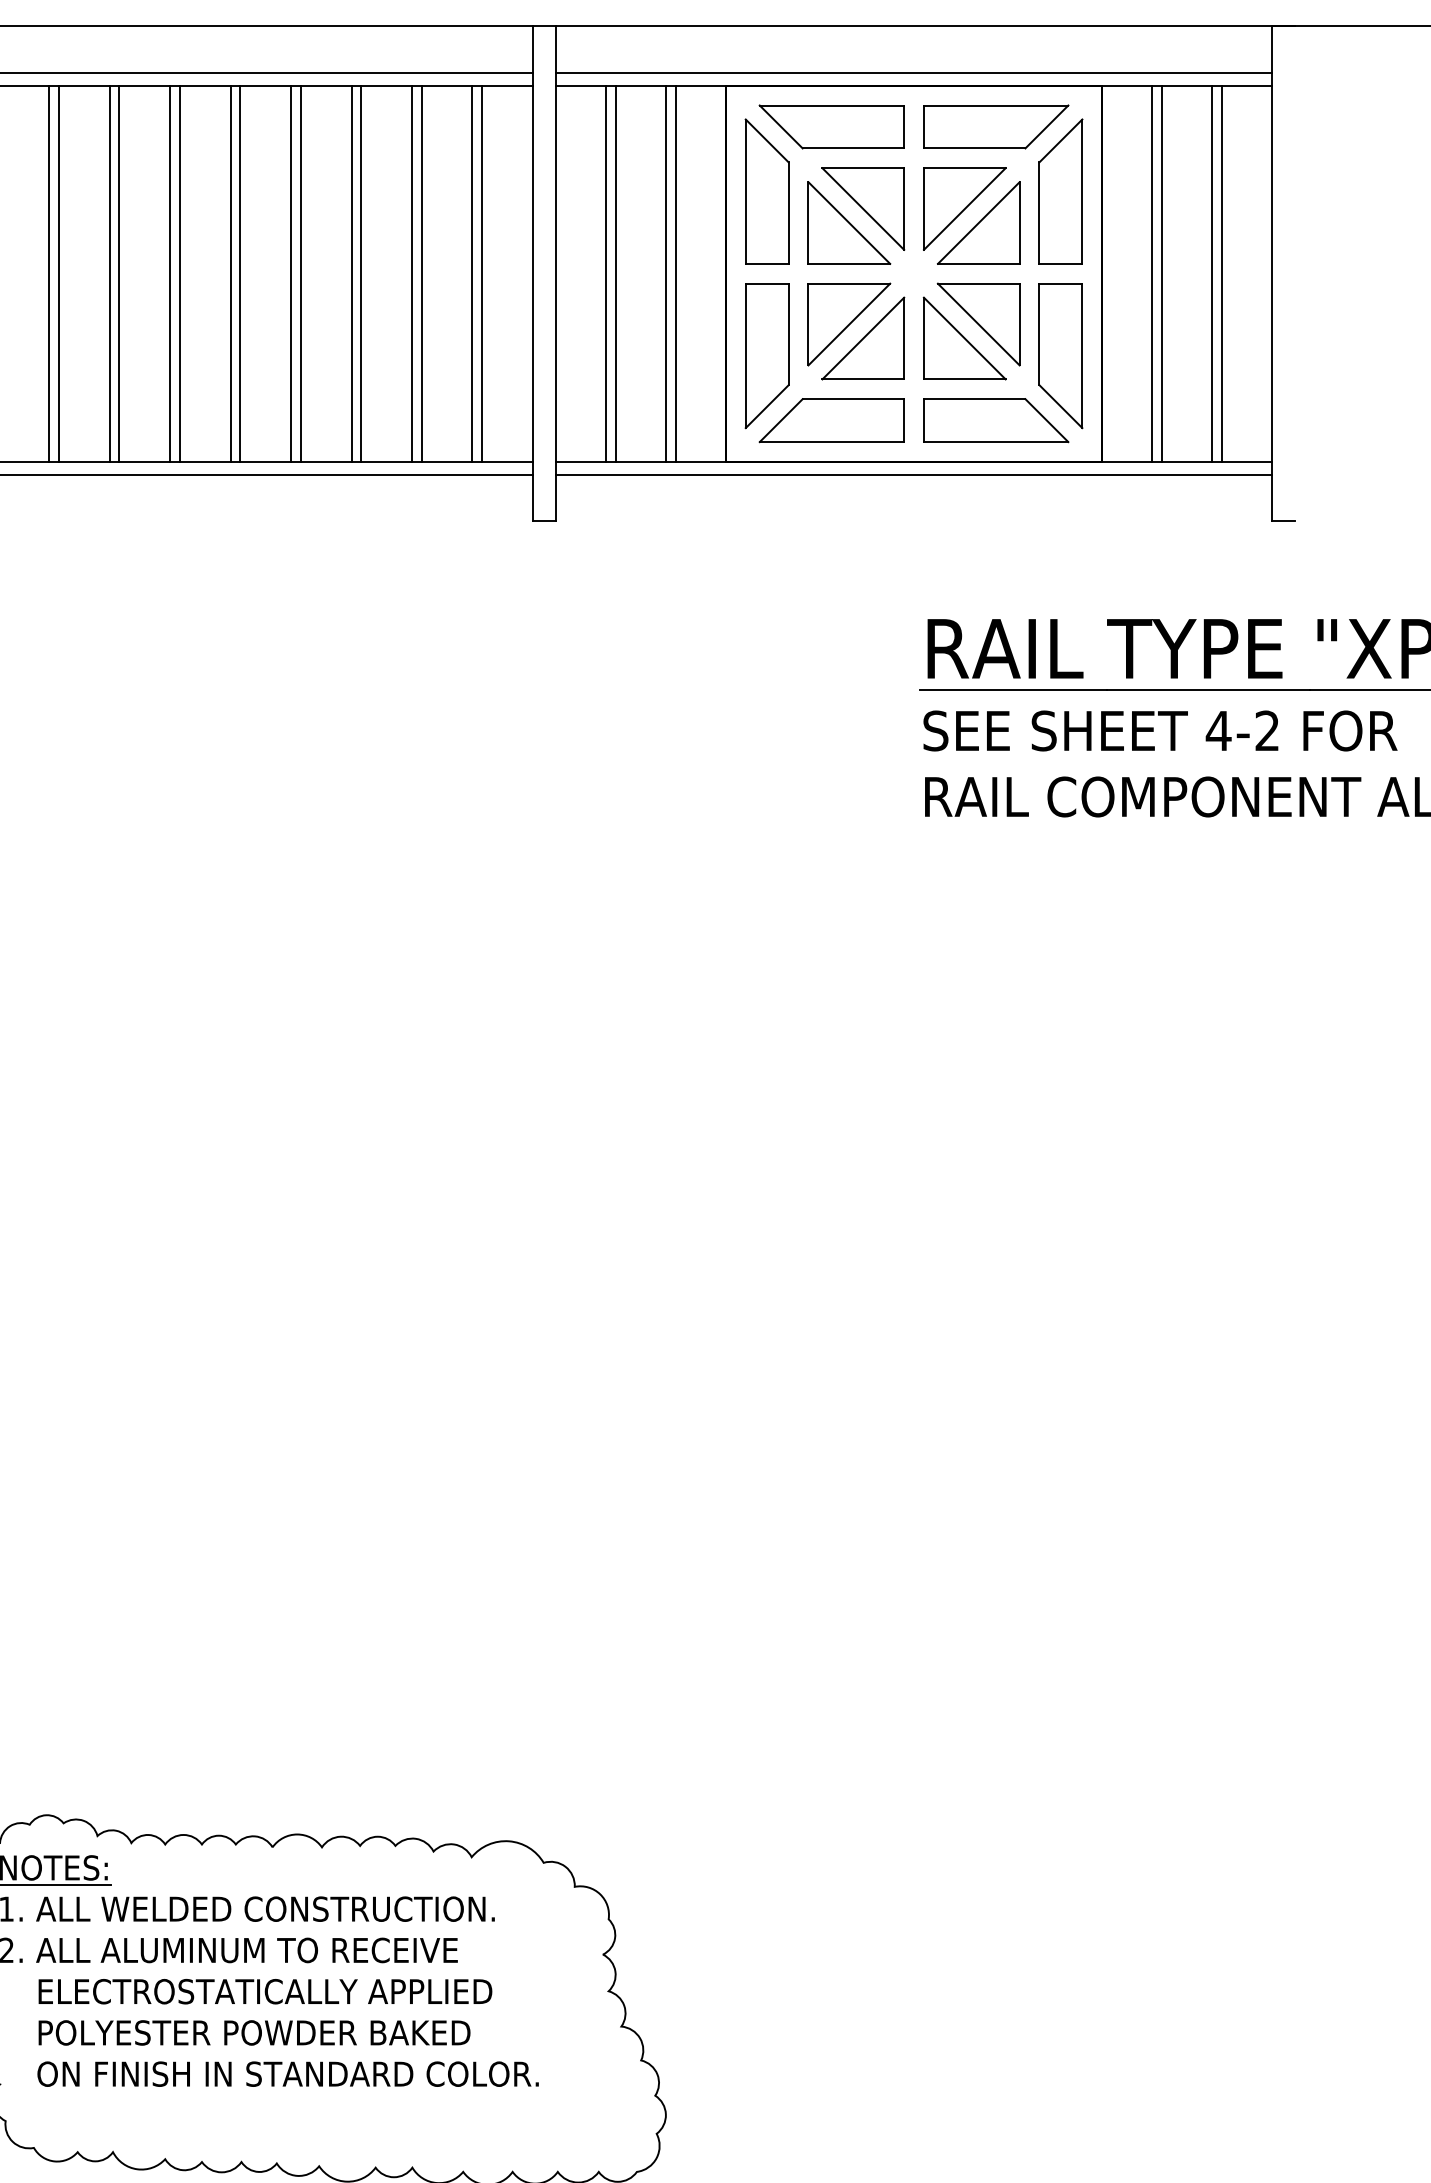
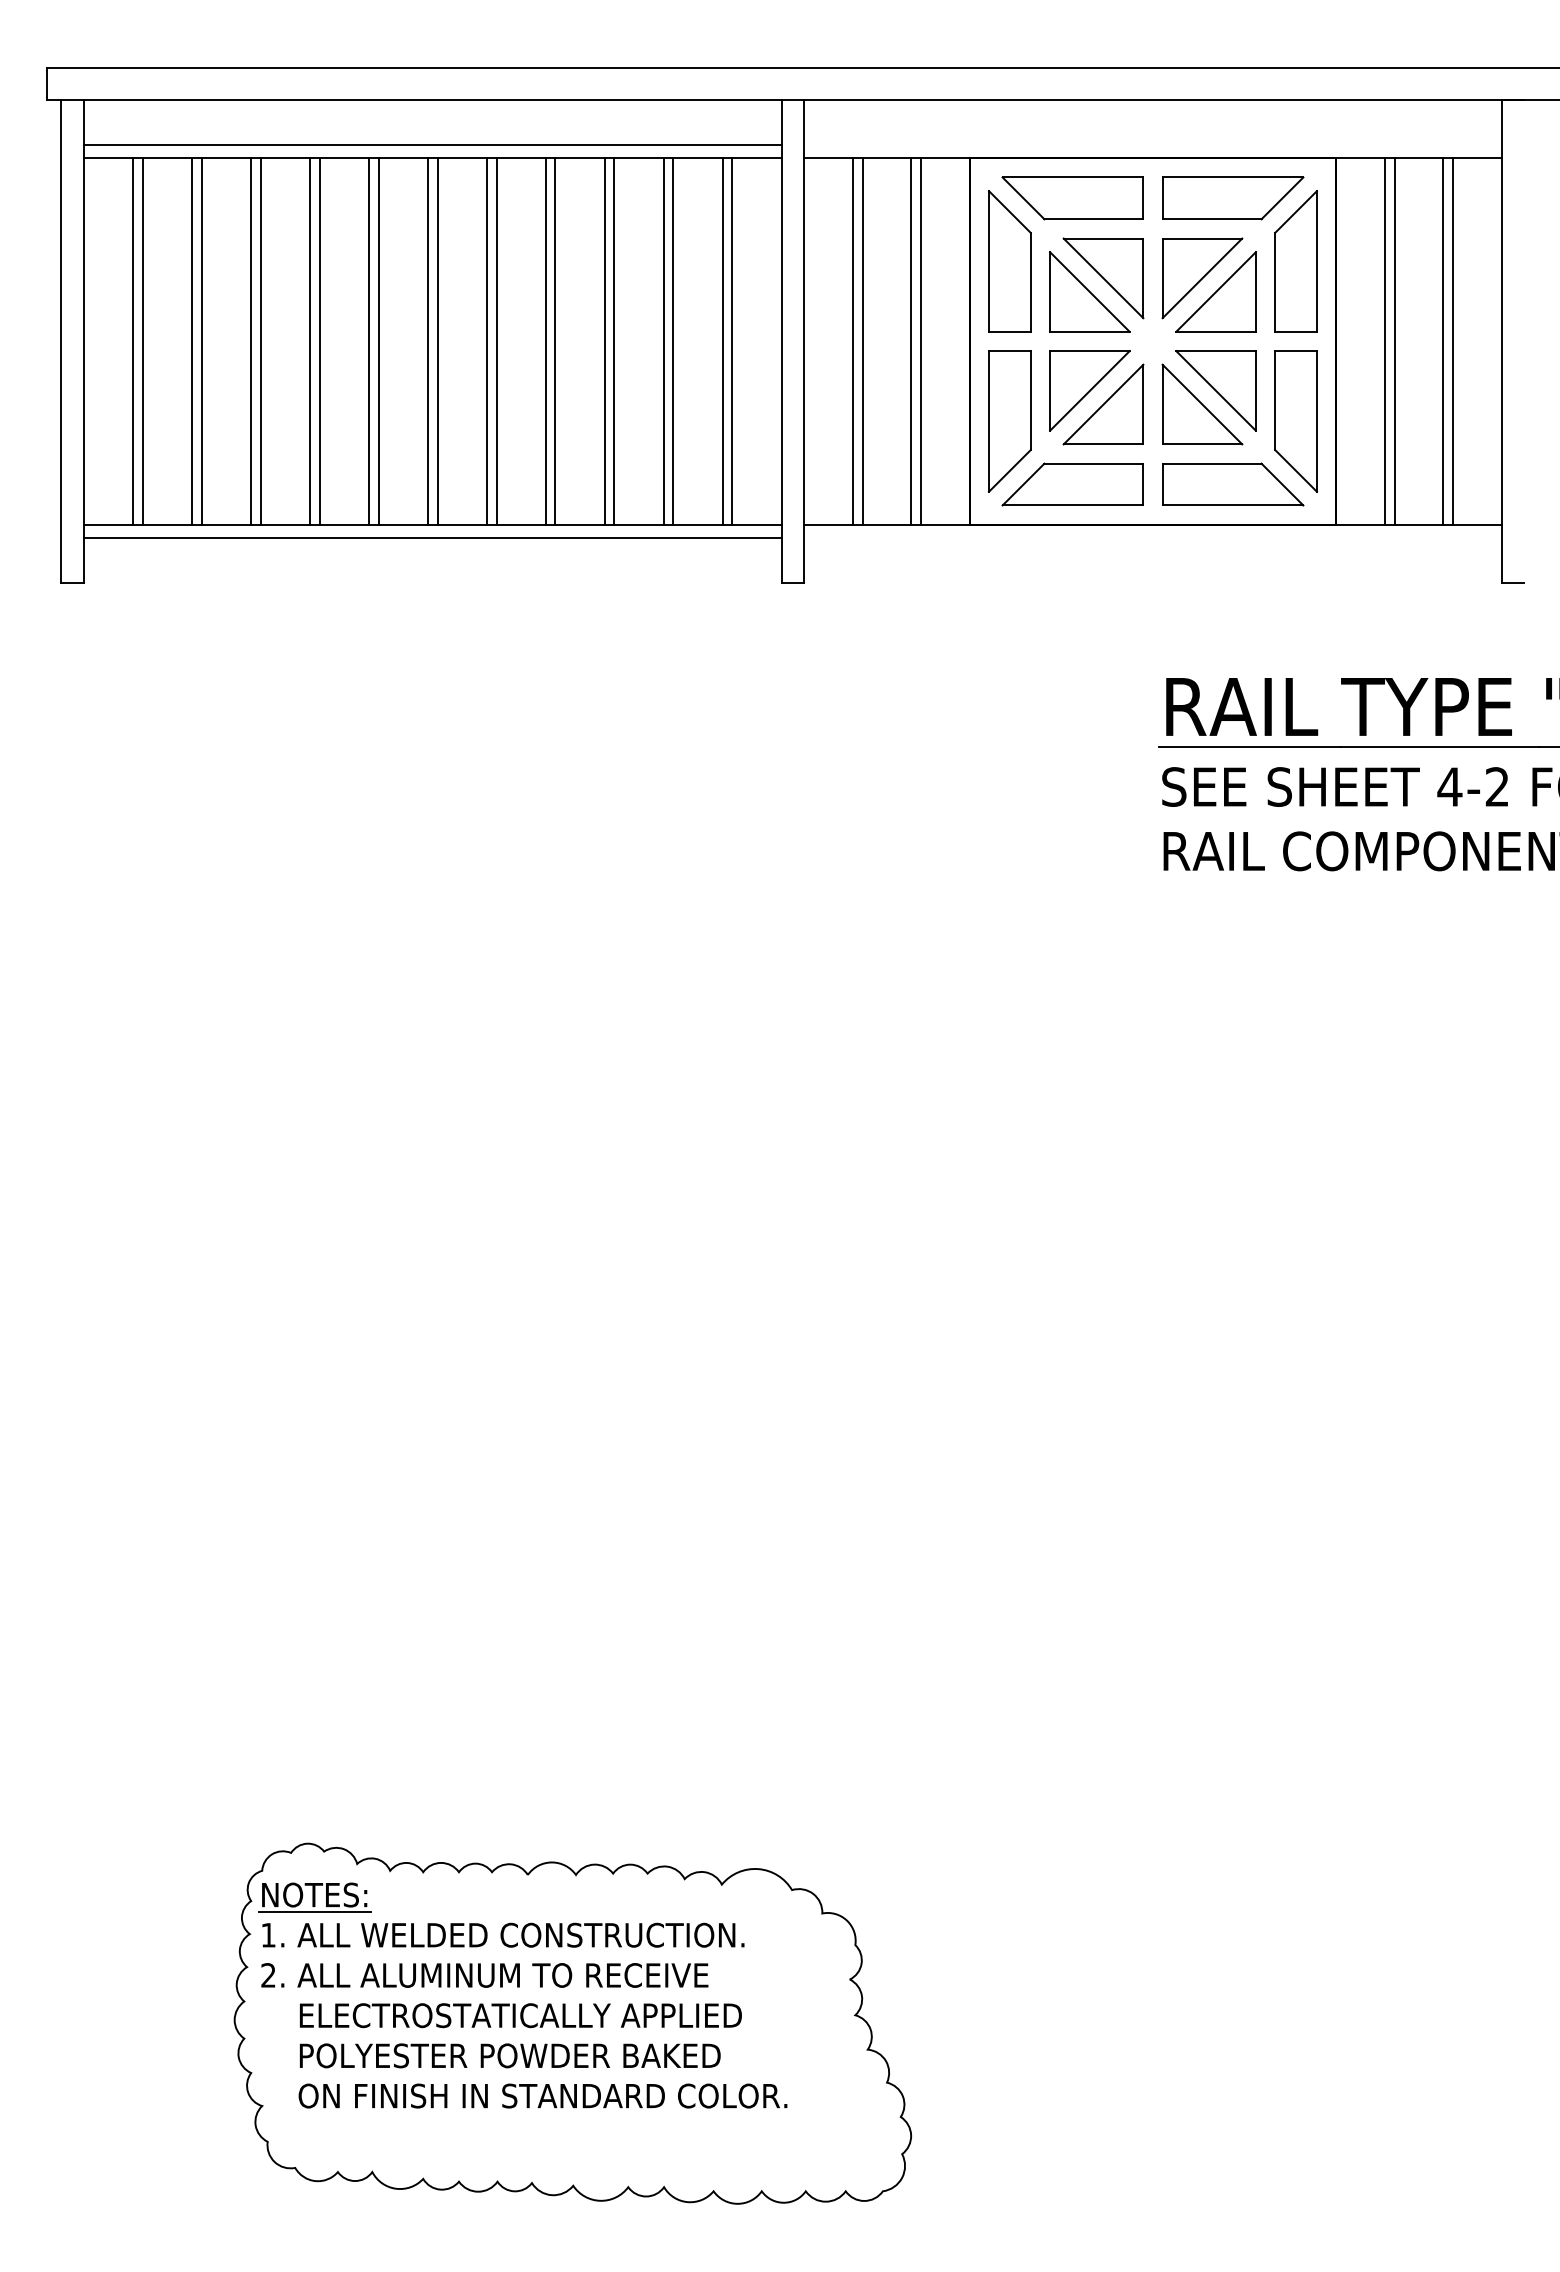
line: (913, 72) -> (1152, 145), removed
line: (913, 474) -> (1152, 537), removed

